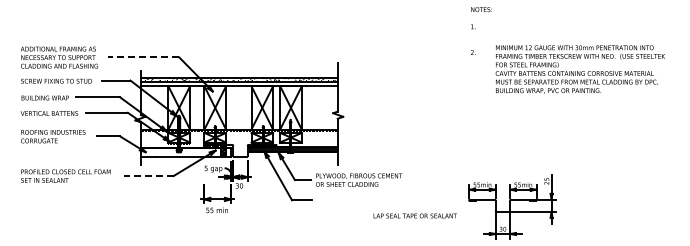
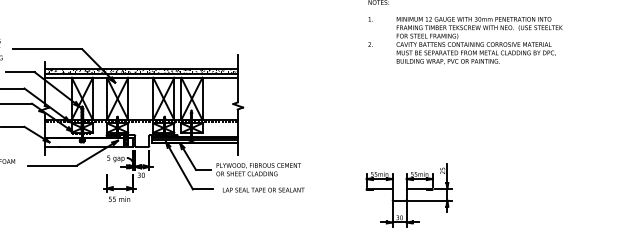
line: (143, 57) -> (47, 49), dashed -> solid
text: (579, 69) -> (478, 40), moved
line: (148, 175) -> (52, 165), dashed -> solid
text: (414, 215) -> (263, 189), moved

